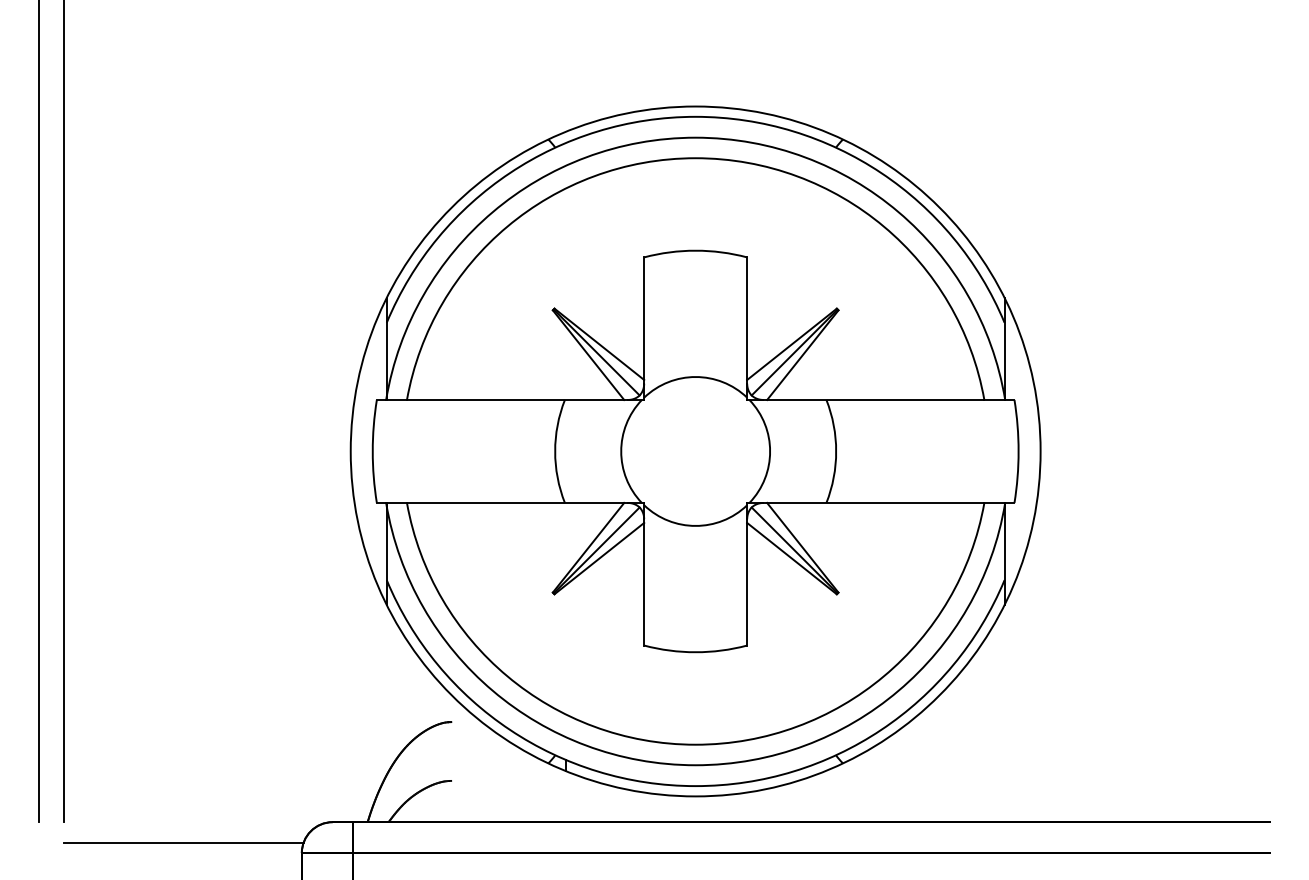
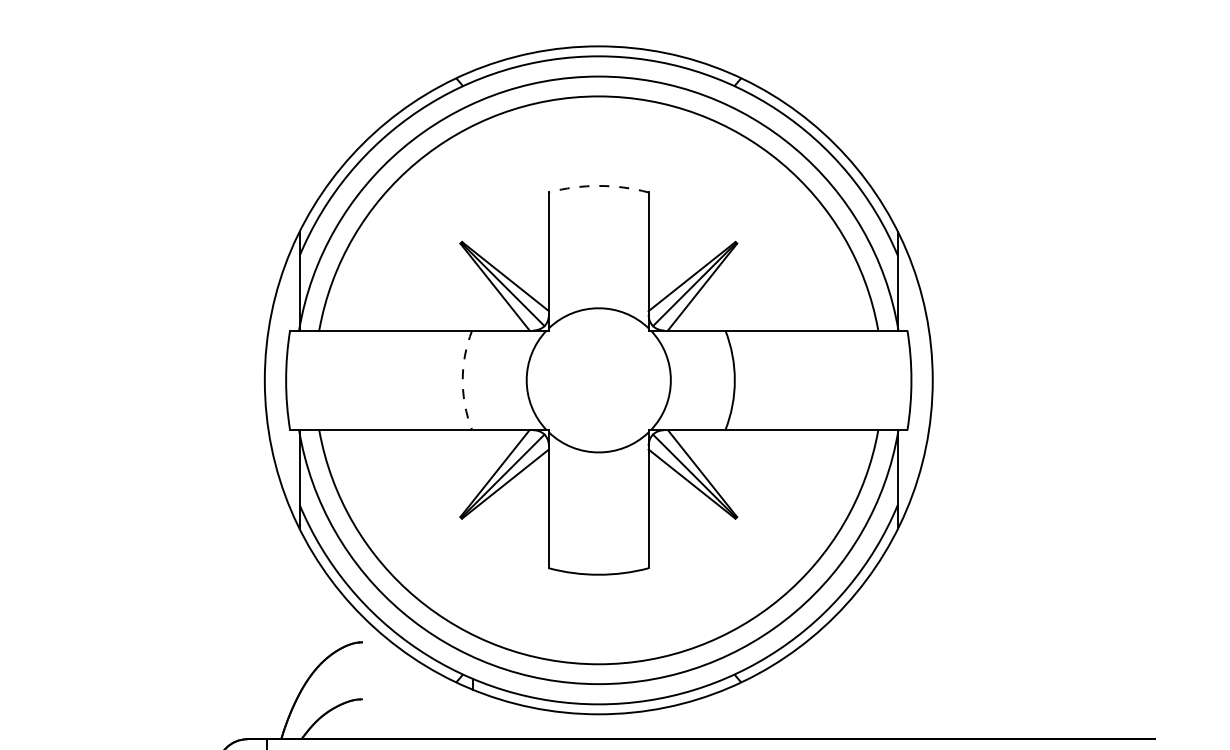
arc: (695, 250) -> (598, 185), solid -> dashed
arc: (555, 451) -> (463, 380), solid -> dashed

